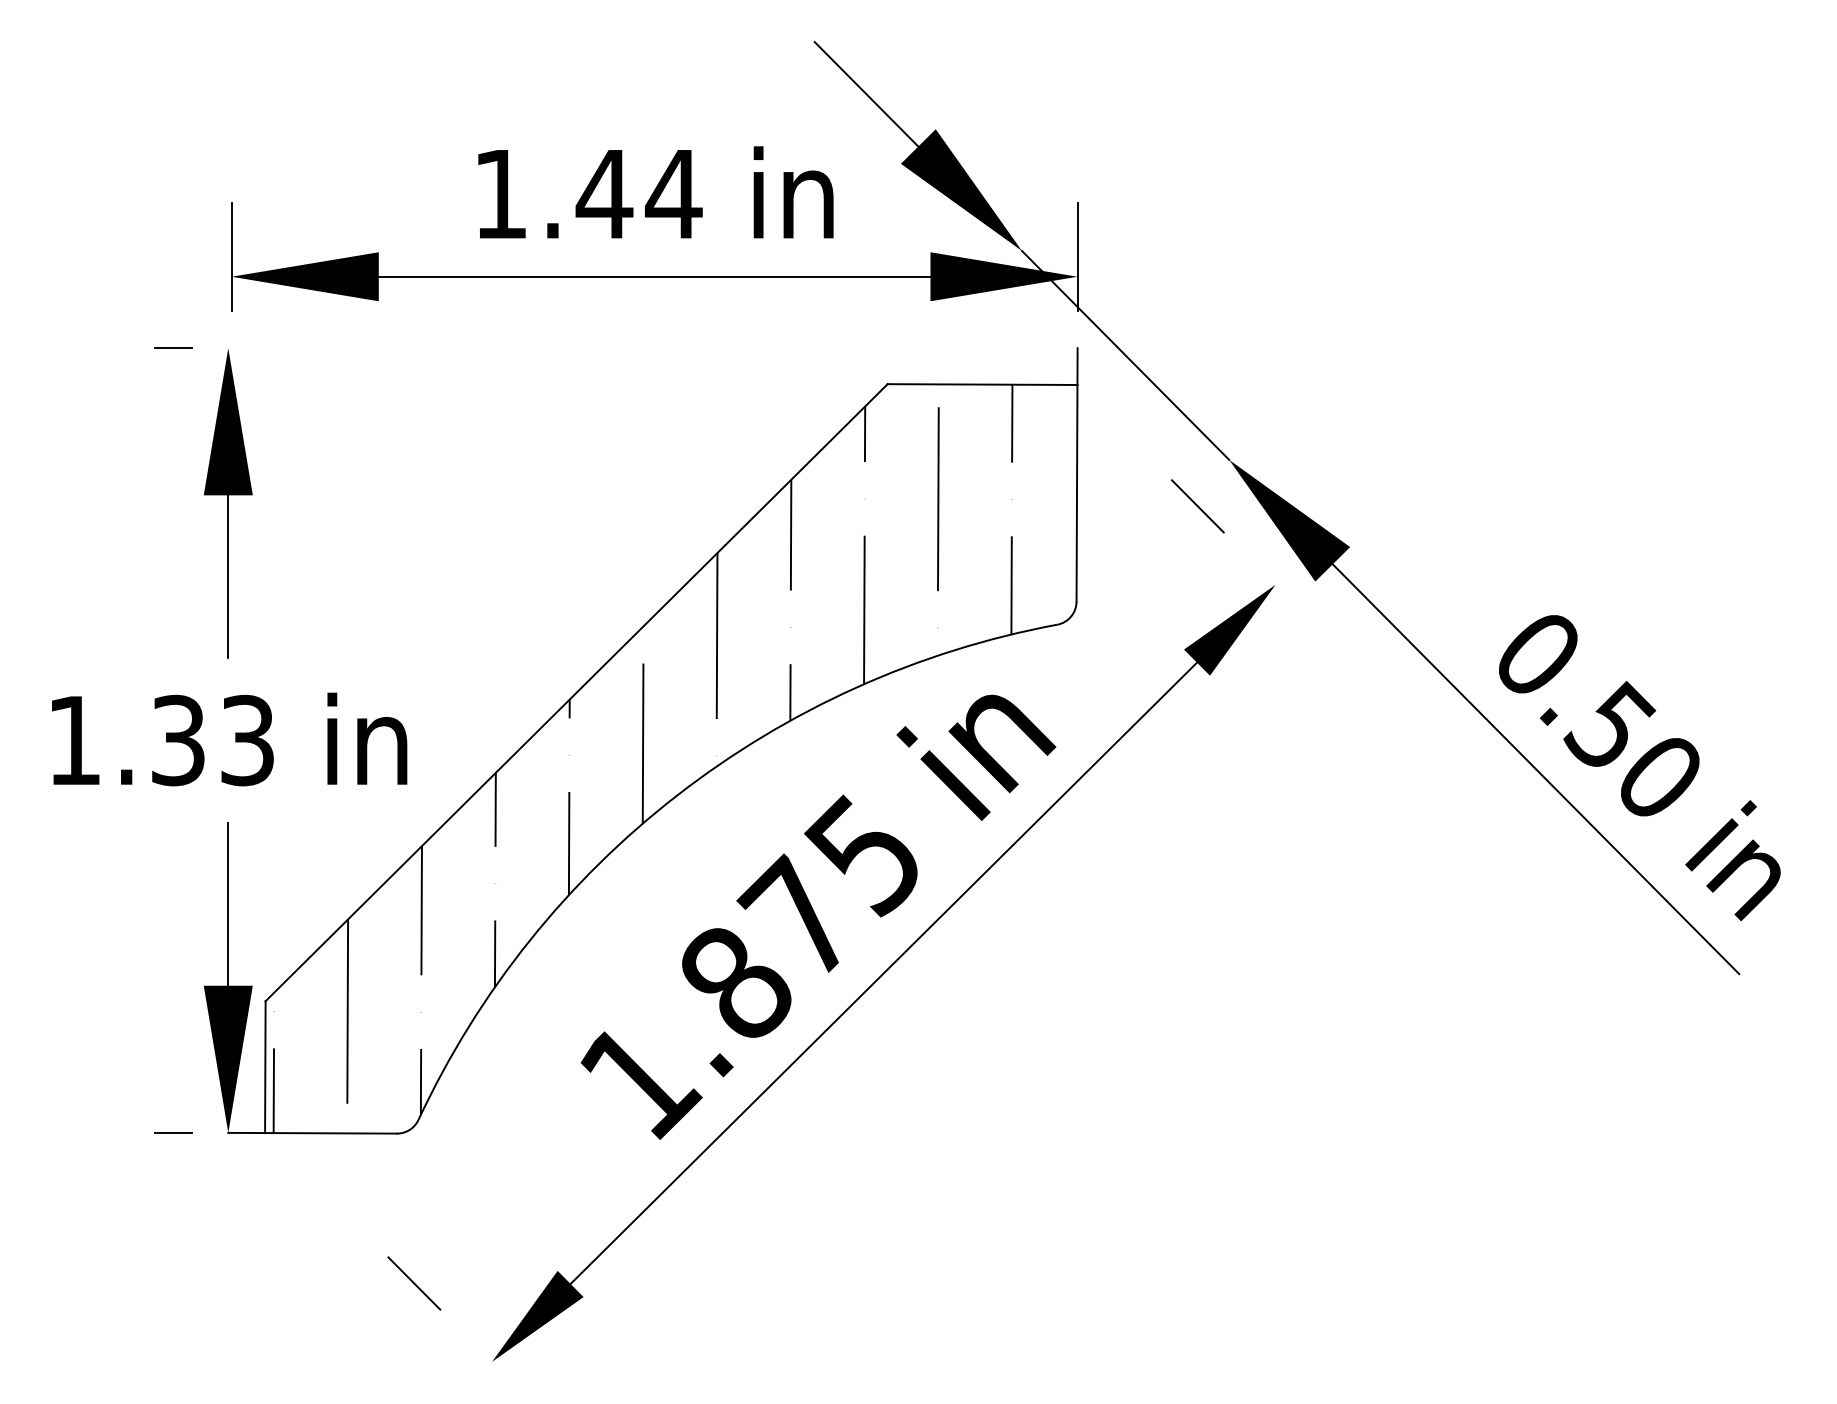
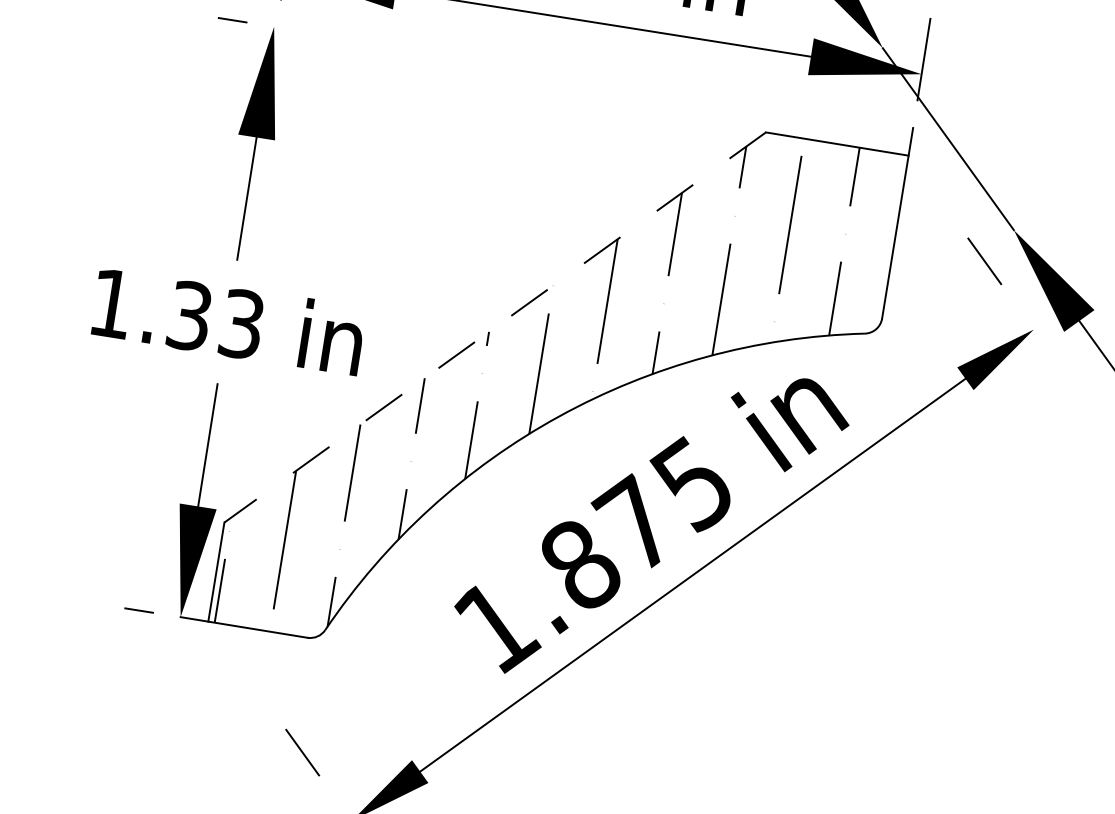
line: (576, 693) -> (494, 328), solid -> dashed

